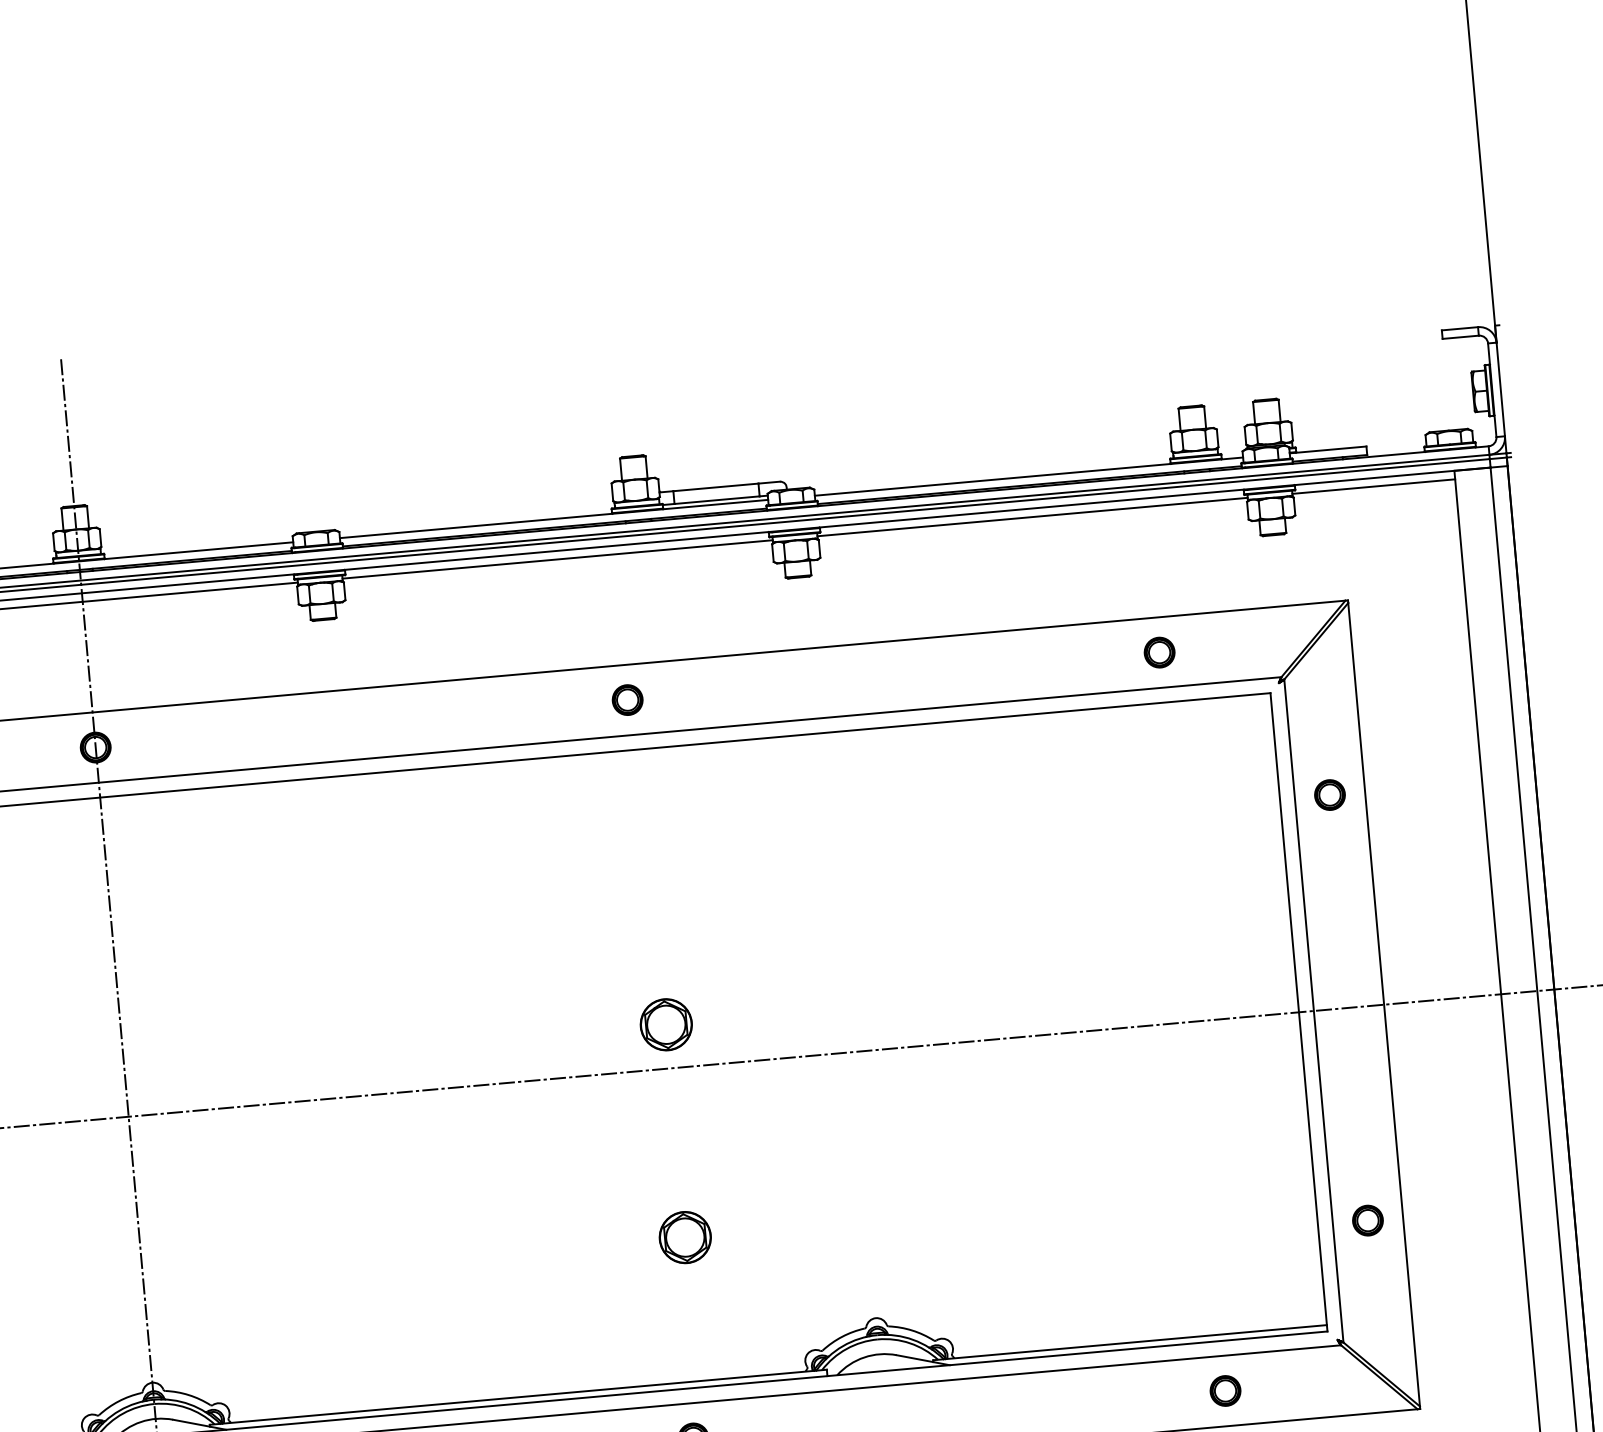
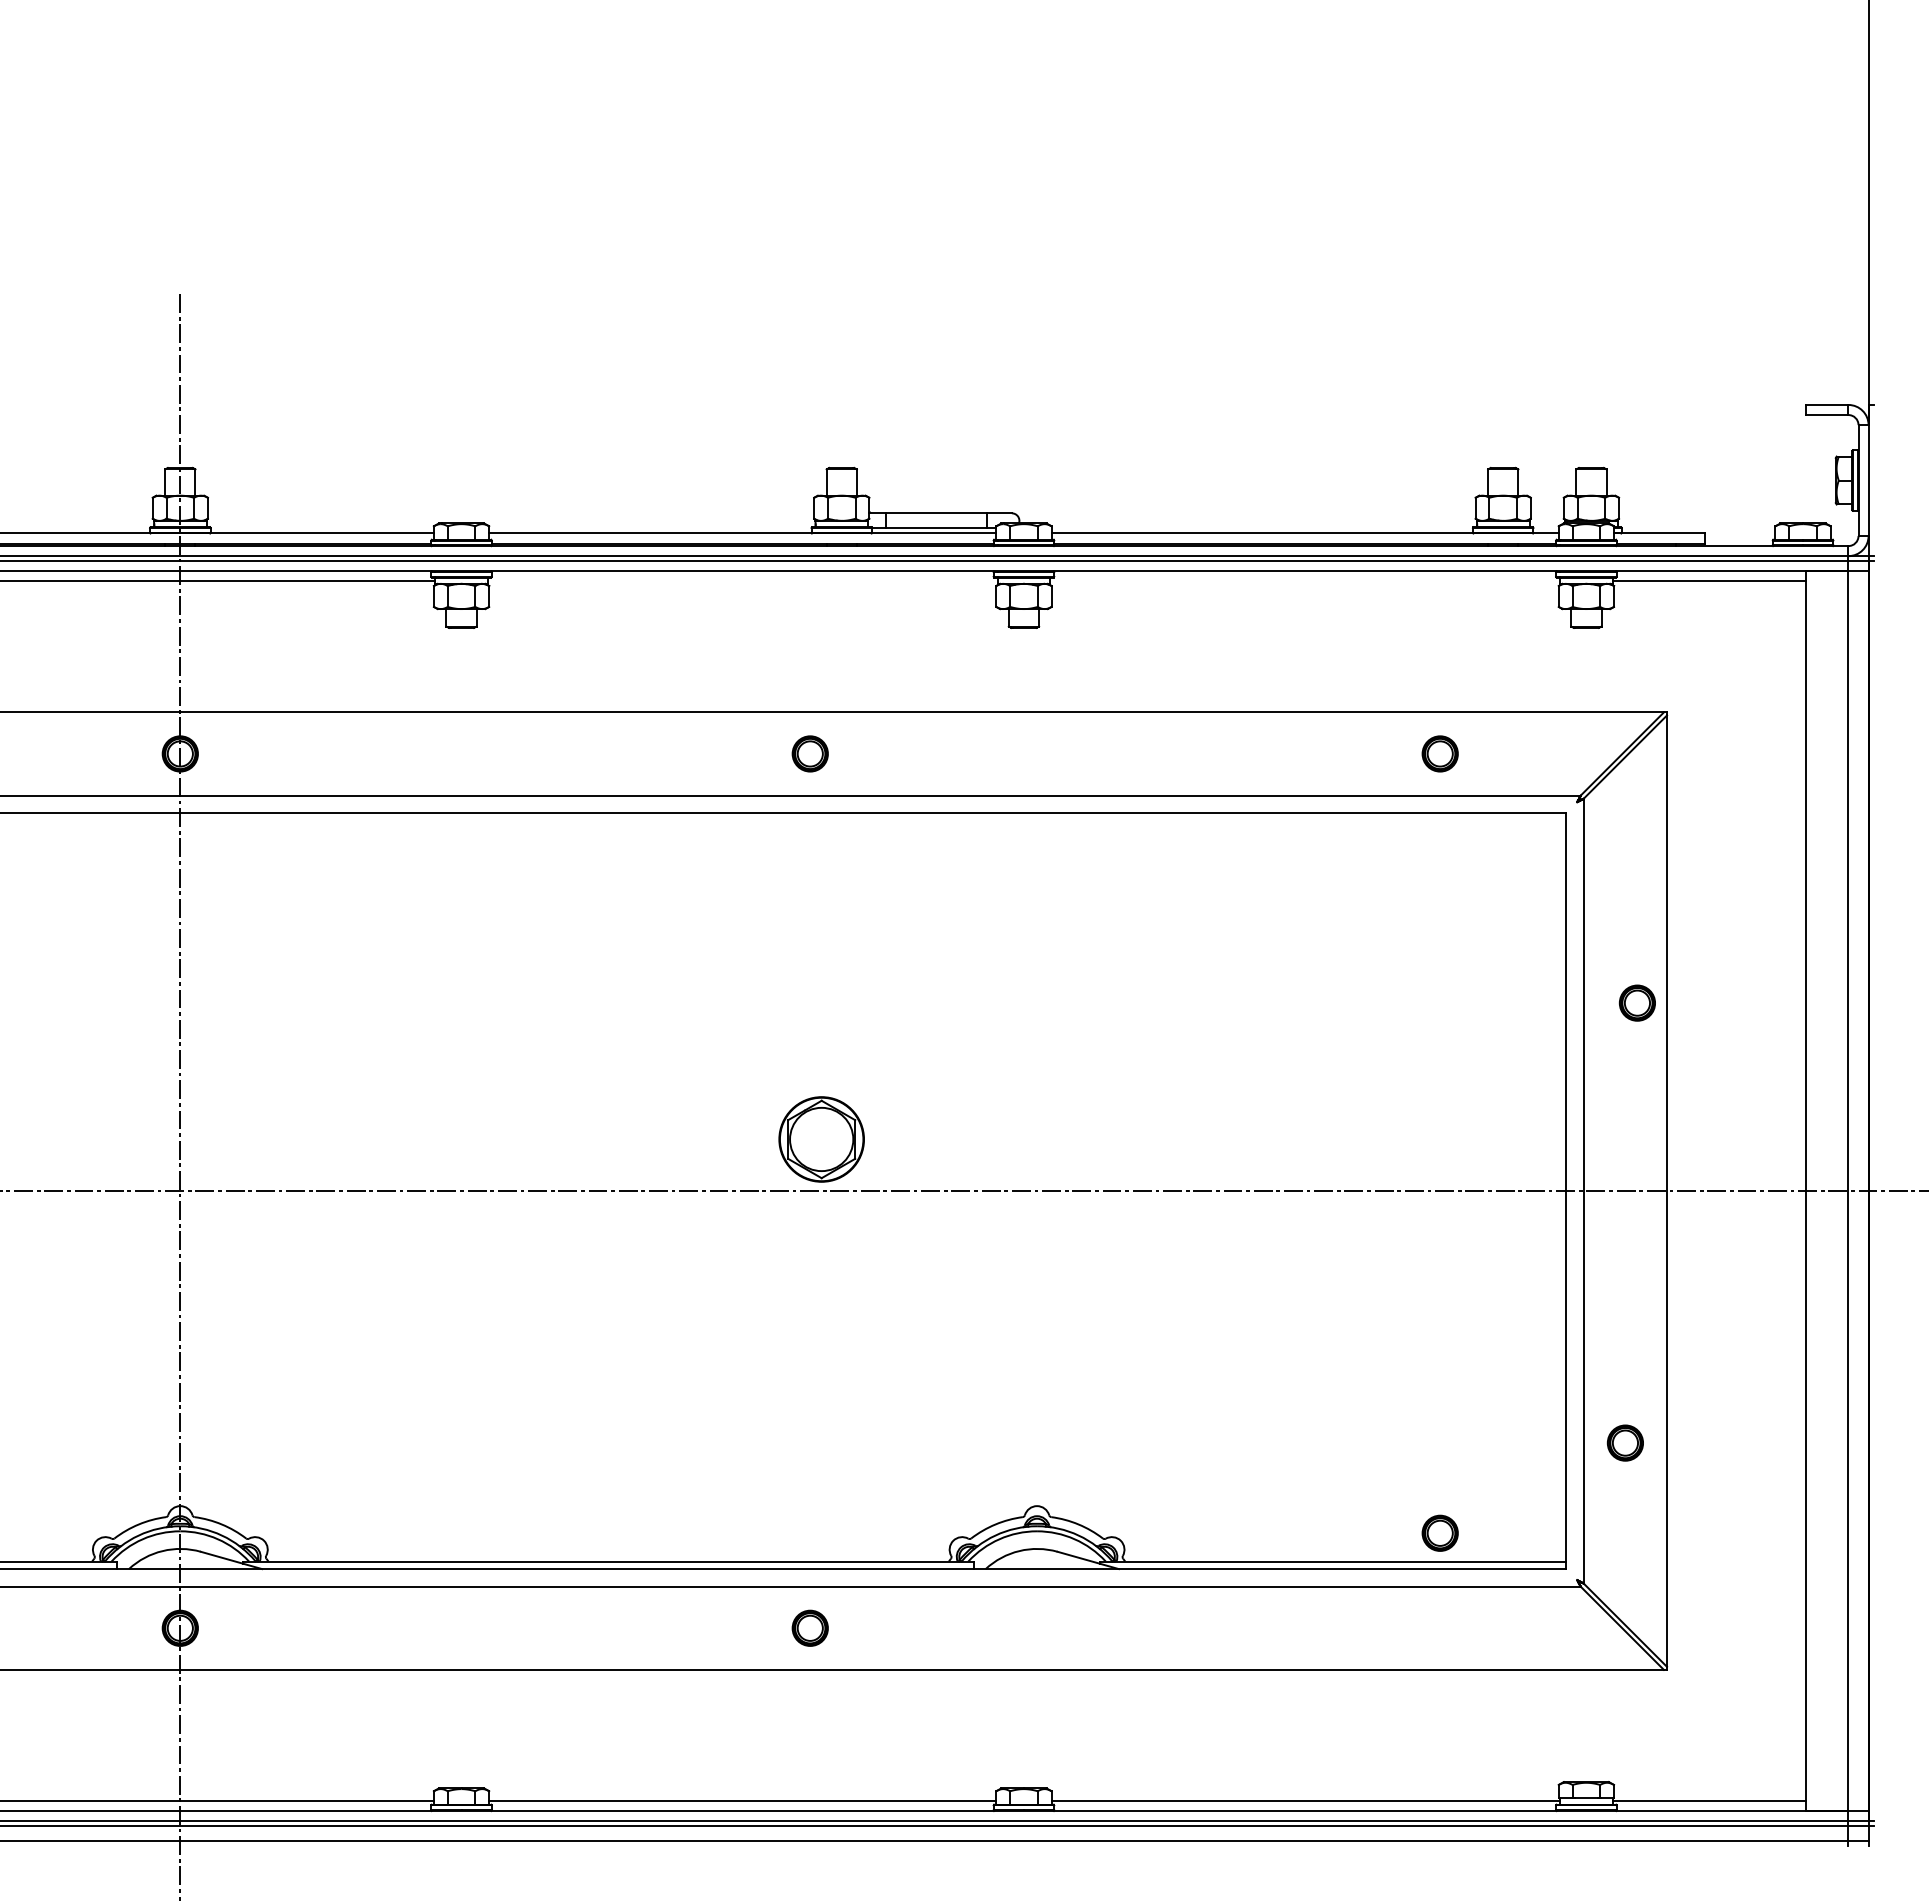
line: (1032, 517) -> (1304, 581), removed
line: (557, 559) -> (742, 581), removed
part: (1329, 794) -> (1636, 1002), moved
part: (666, 1024) -> (821, 1139), size x1.4
part: (685, 1237) -> (821, 1391), removed
part: (1224, 1390) -> (1439, 1532), moved

